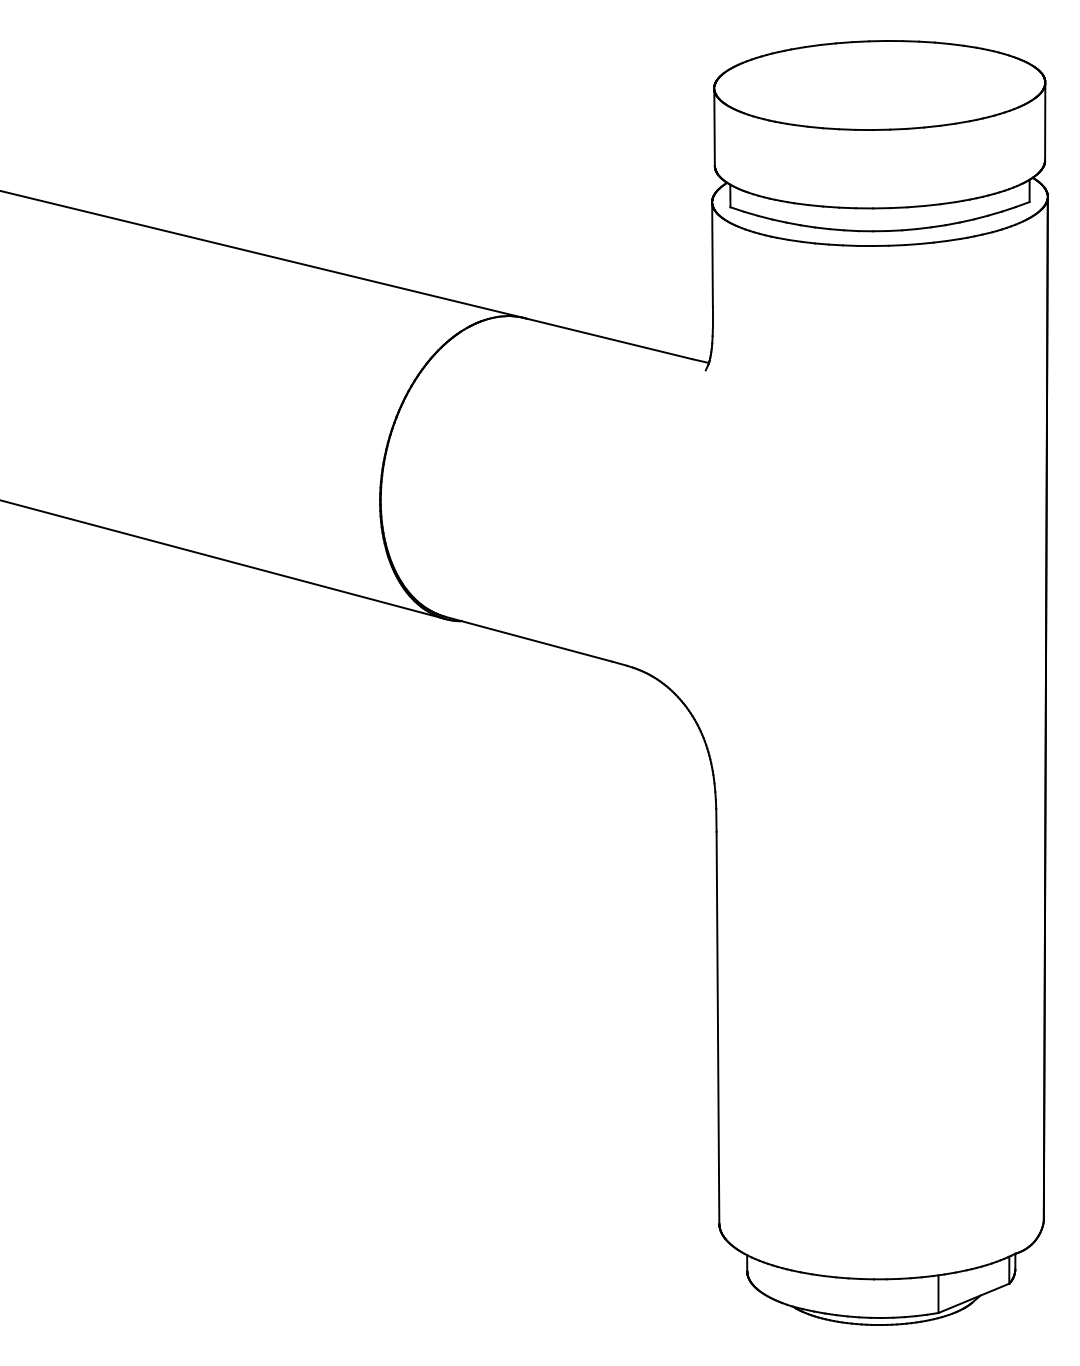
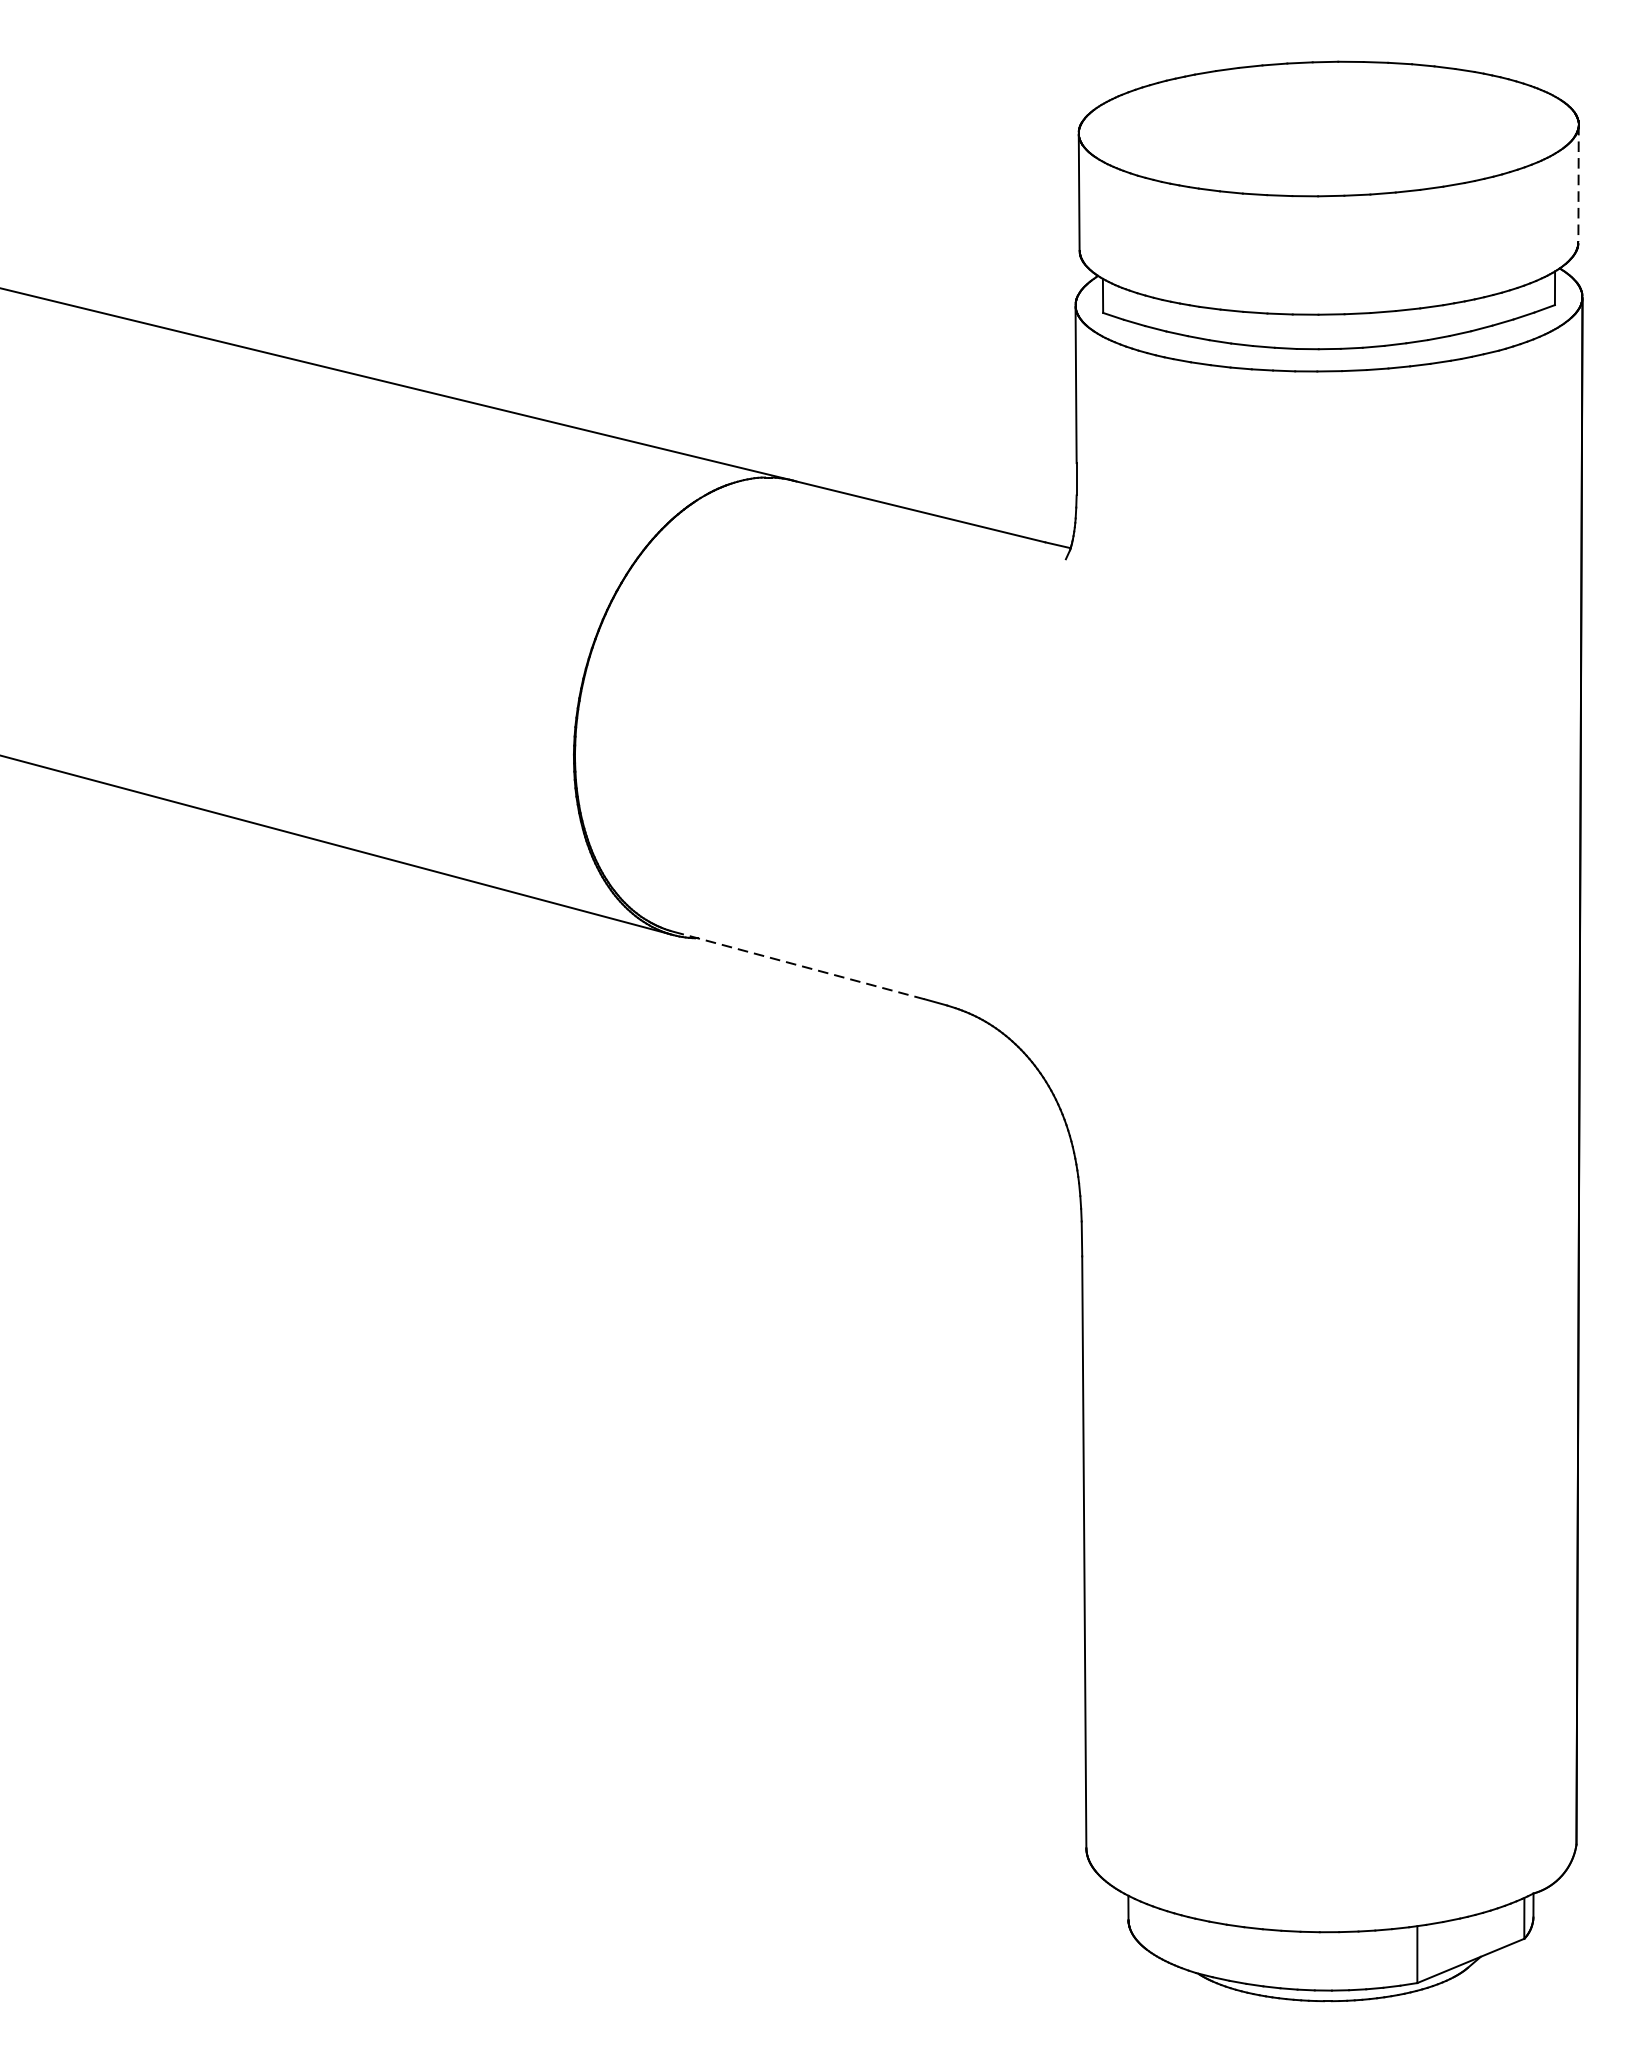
line: (1045, 121) -> (1579, 183), solid -> dashed
line: (528, 639) -> (798, 965), solid -> dashed

